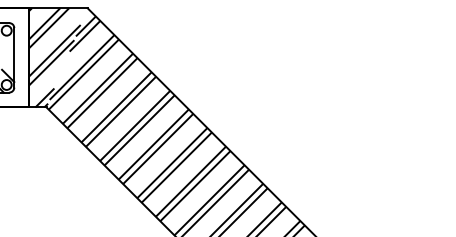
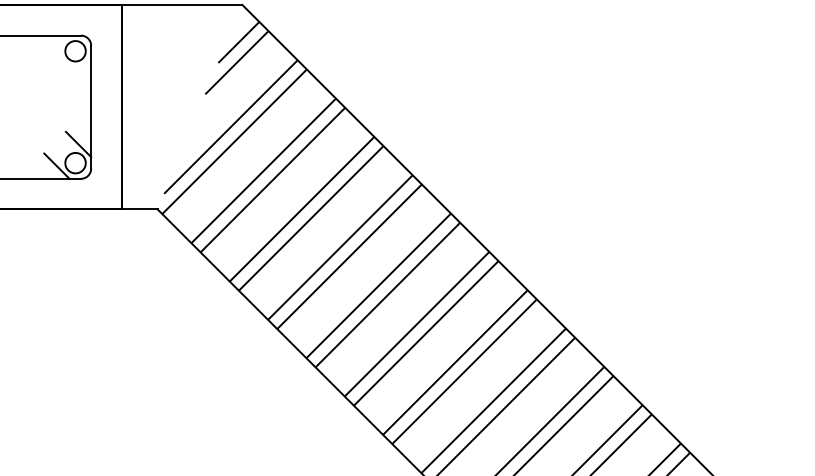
hatch: (54, 57) -> (174, 106), removed

